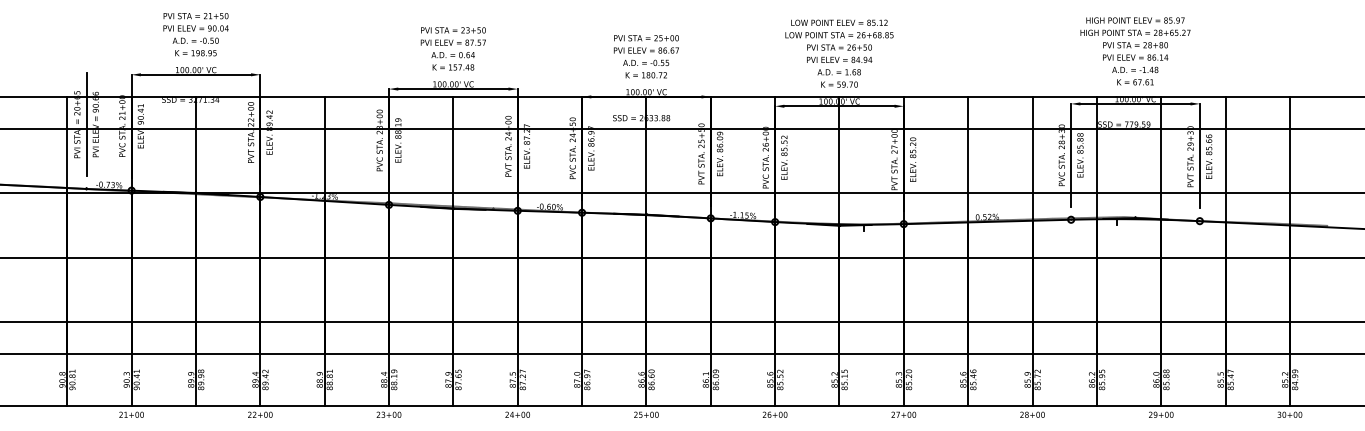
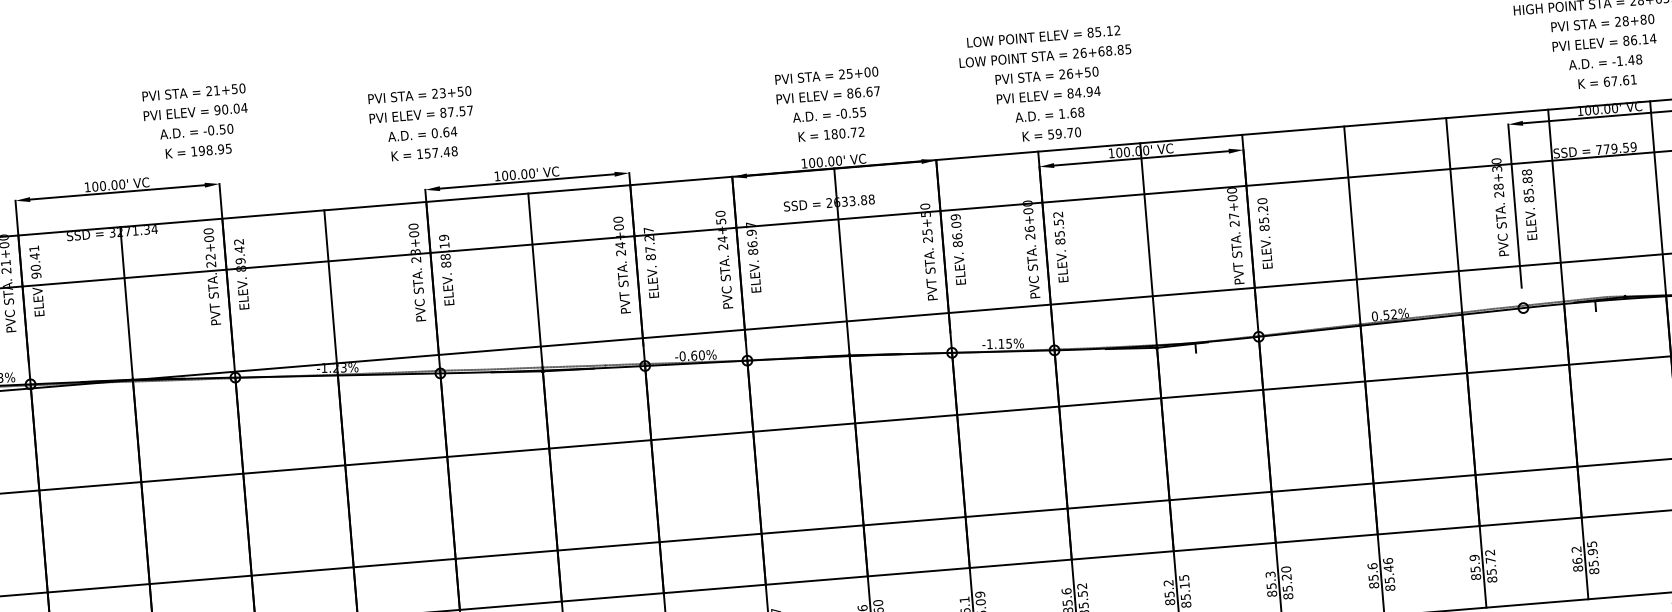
text: (195, 34) -> (195, 121), moved
text: (452, 48) -> (420, 123), moved
text: (839, 53) -> (1047, 85), moved

